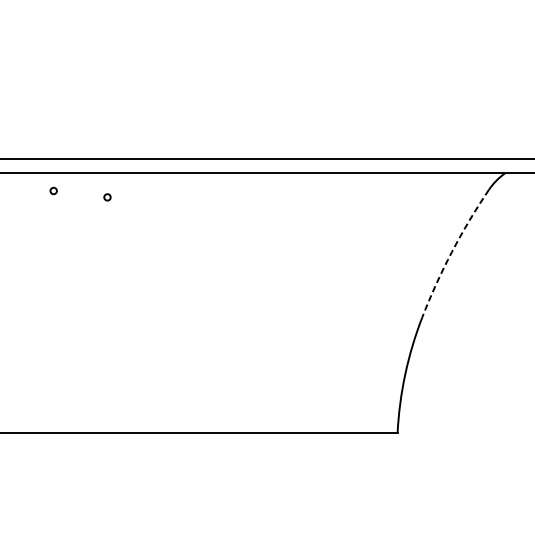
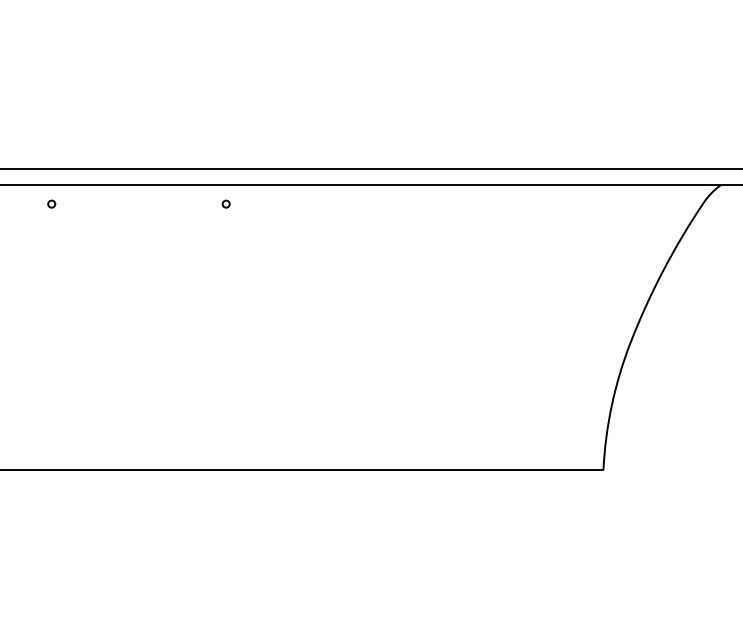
circle: (106, 196) -> (284, 210), removed
arc: (452, 251) -> (663, 270), dashed -> solid

